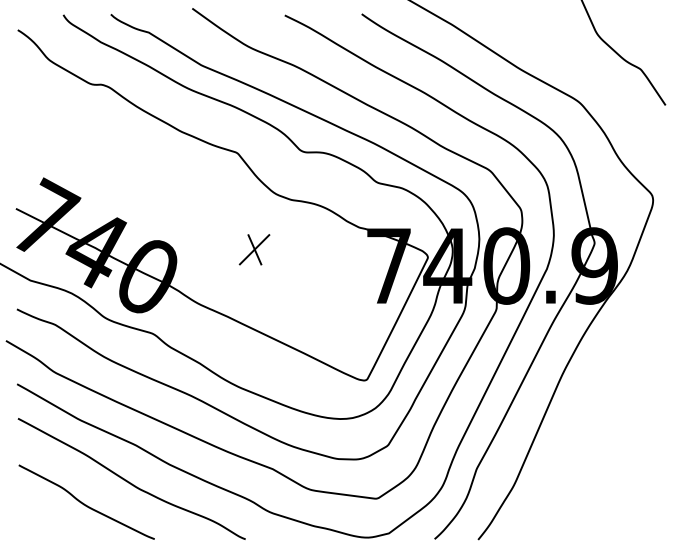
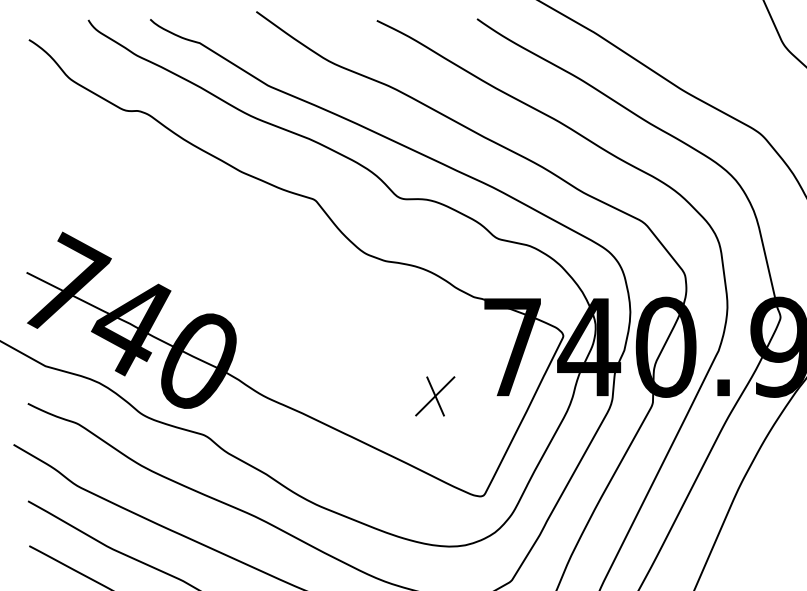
part: (254, 249) -> (435, 396), moved

